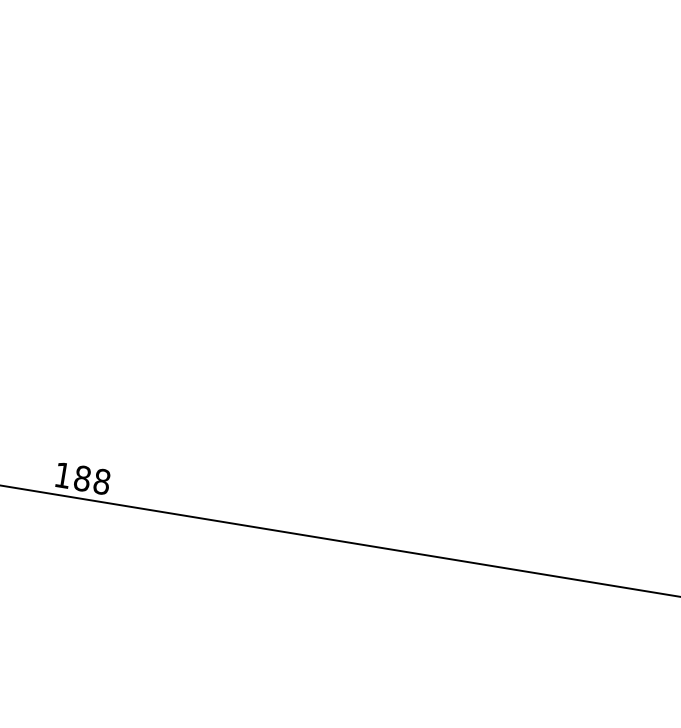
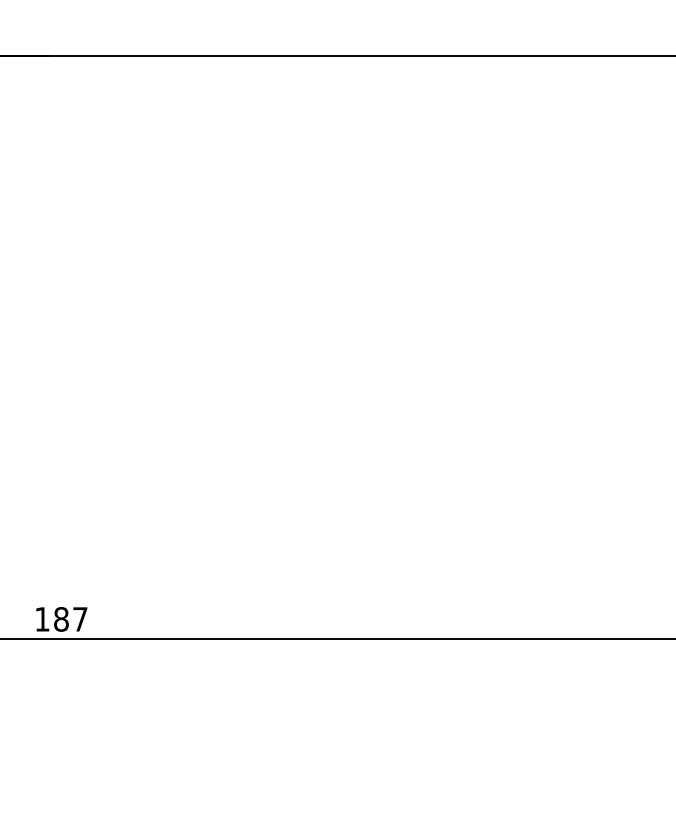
text: (102, 481) -> (80, 619), 188 -> 187

